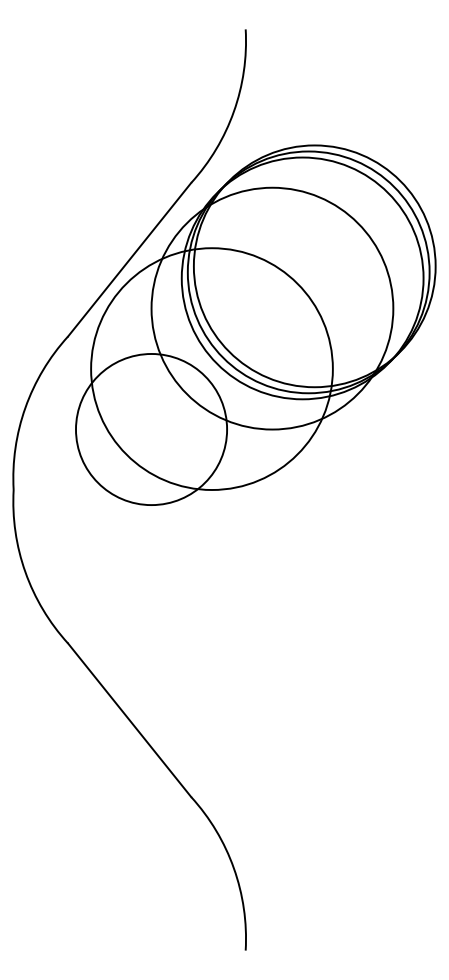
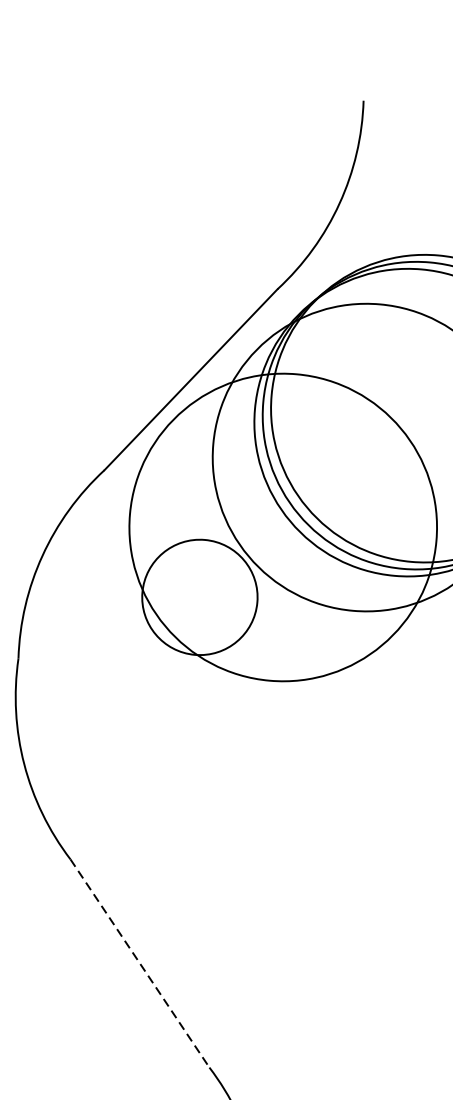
circle: (151, 429) -> (199, 597), size x0.6
line: (130, 720) -> (140, 963), solid -> dashed

